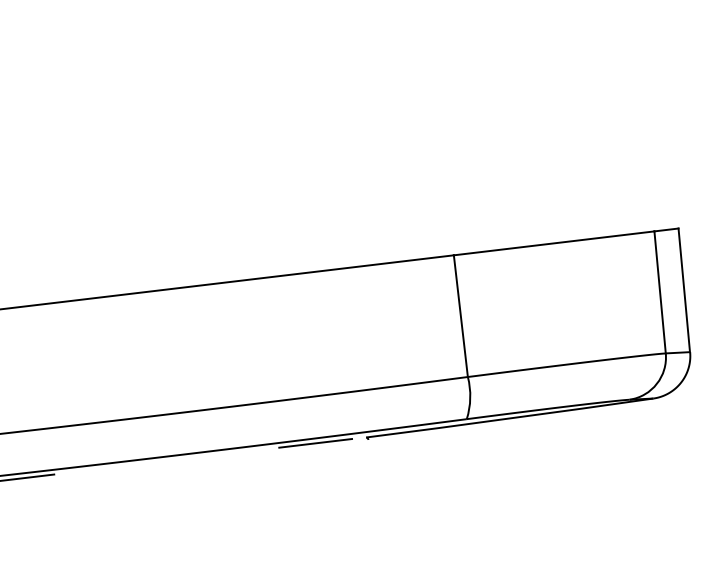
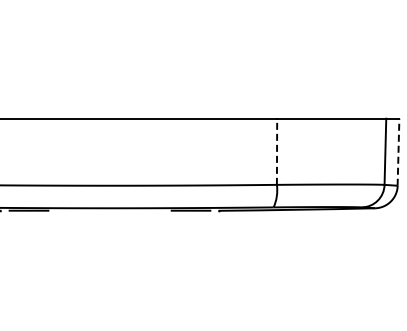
line: (684, 290) -> (398, 152), solid -> dashed
line: (461, 315) -> (277, 151), solid -> dashed

